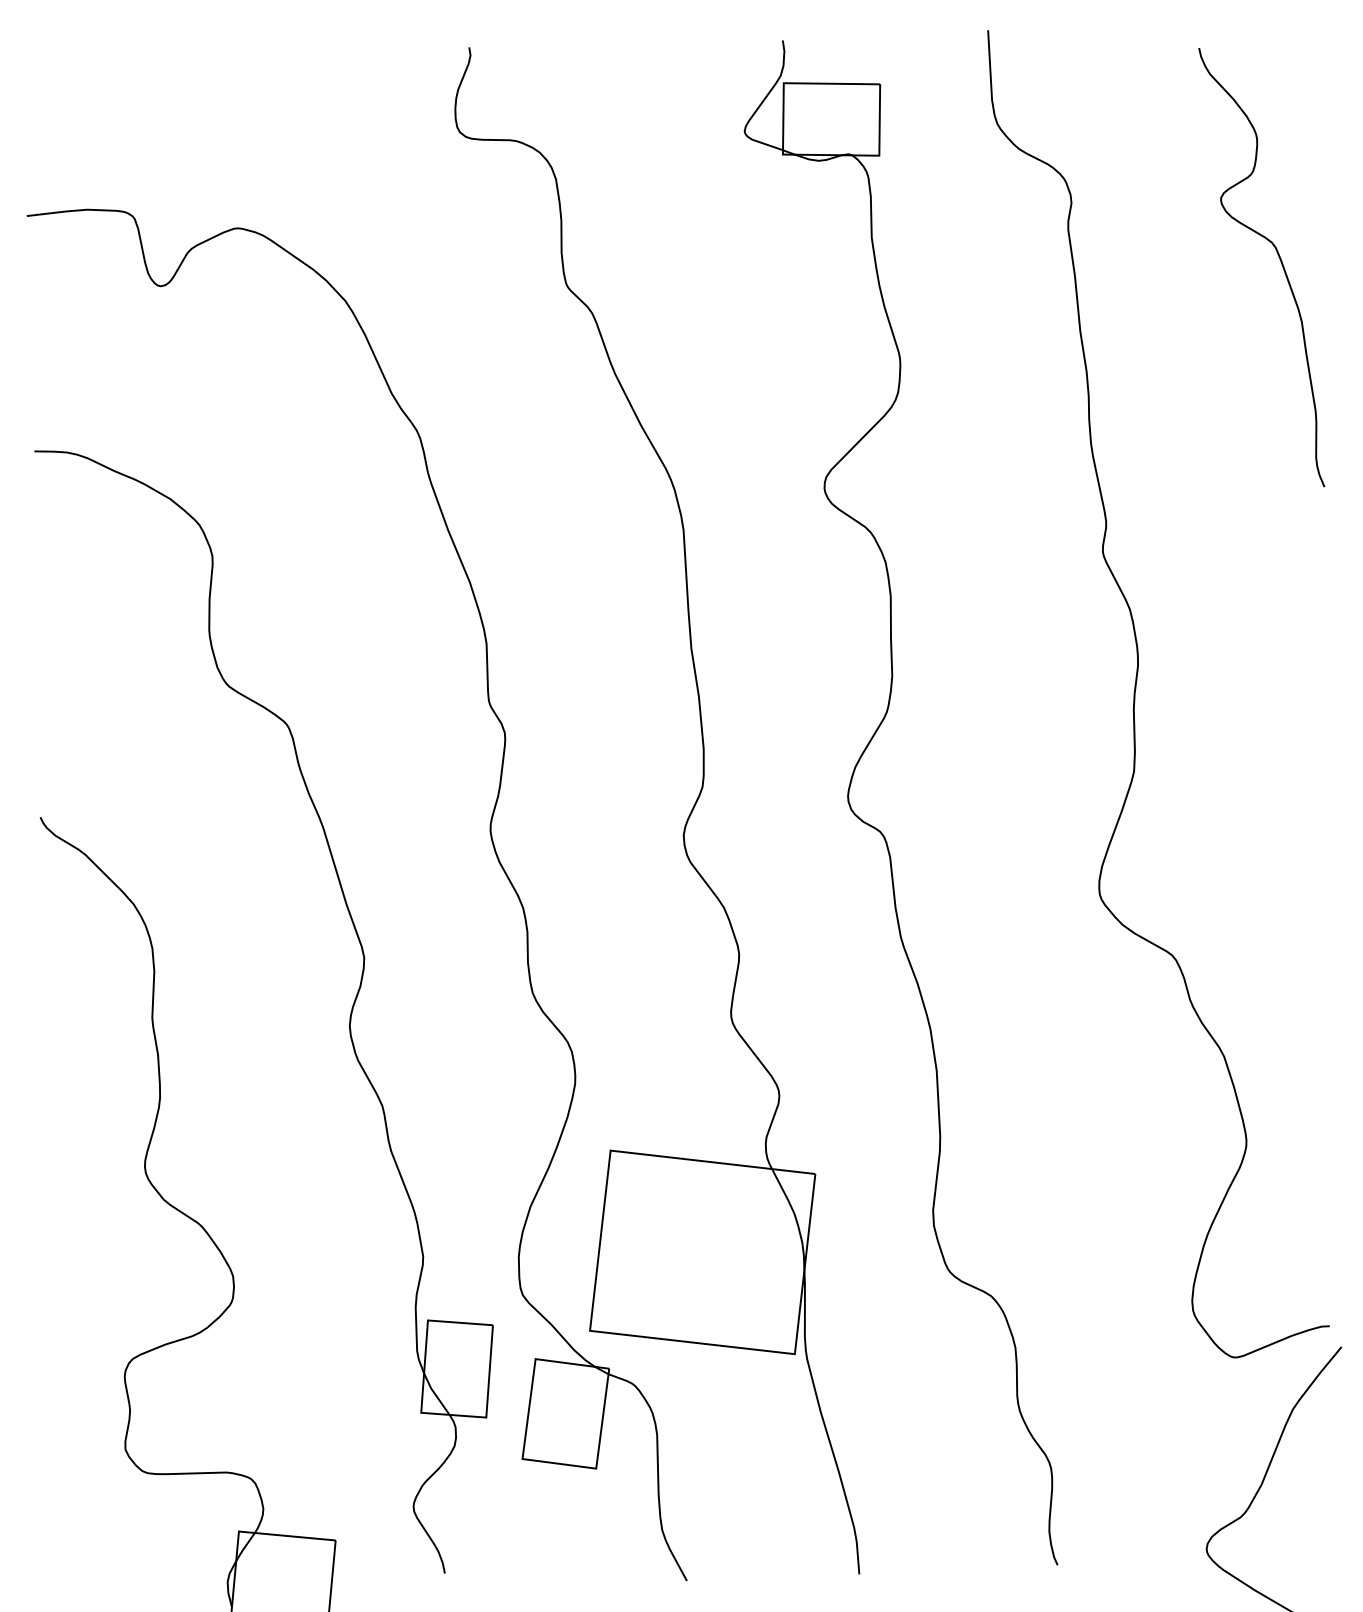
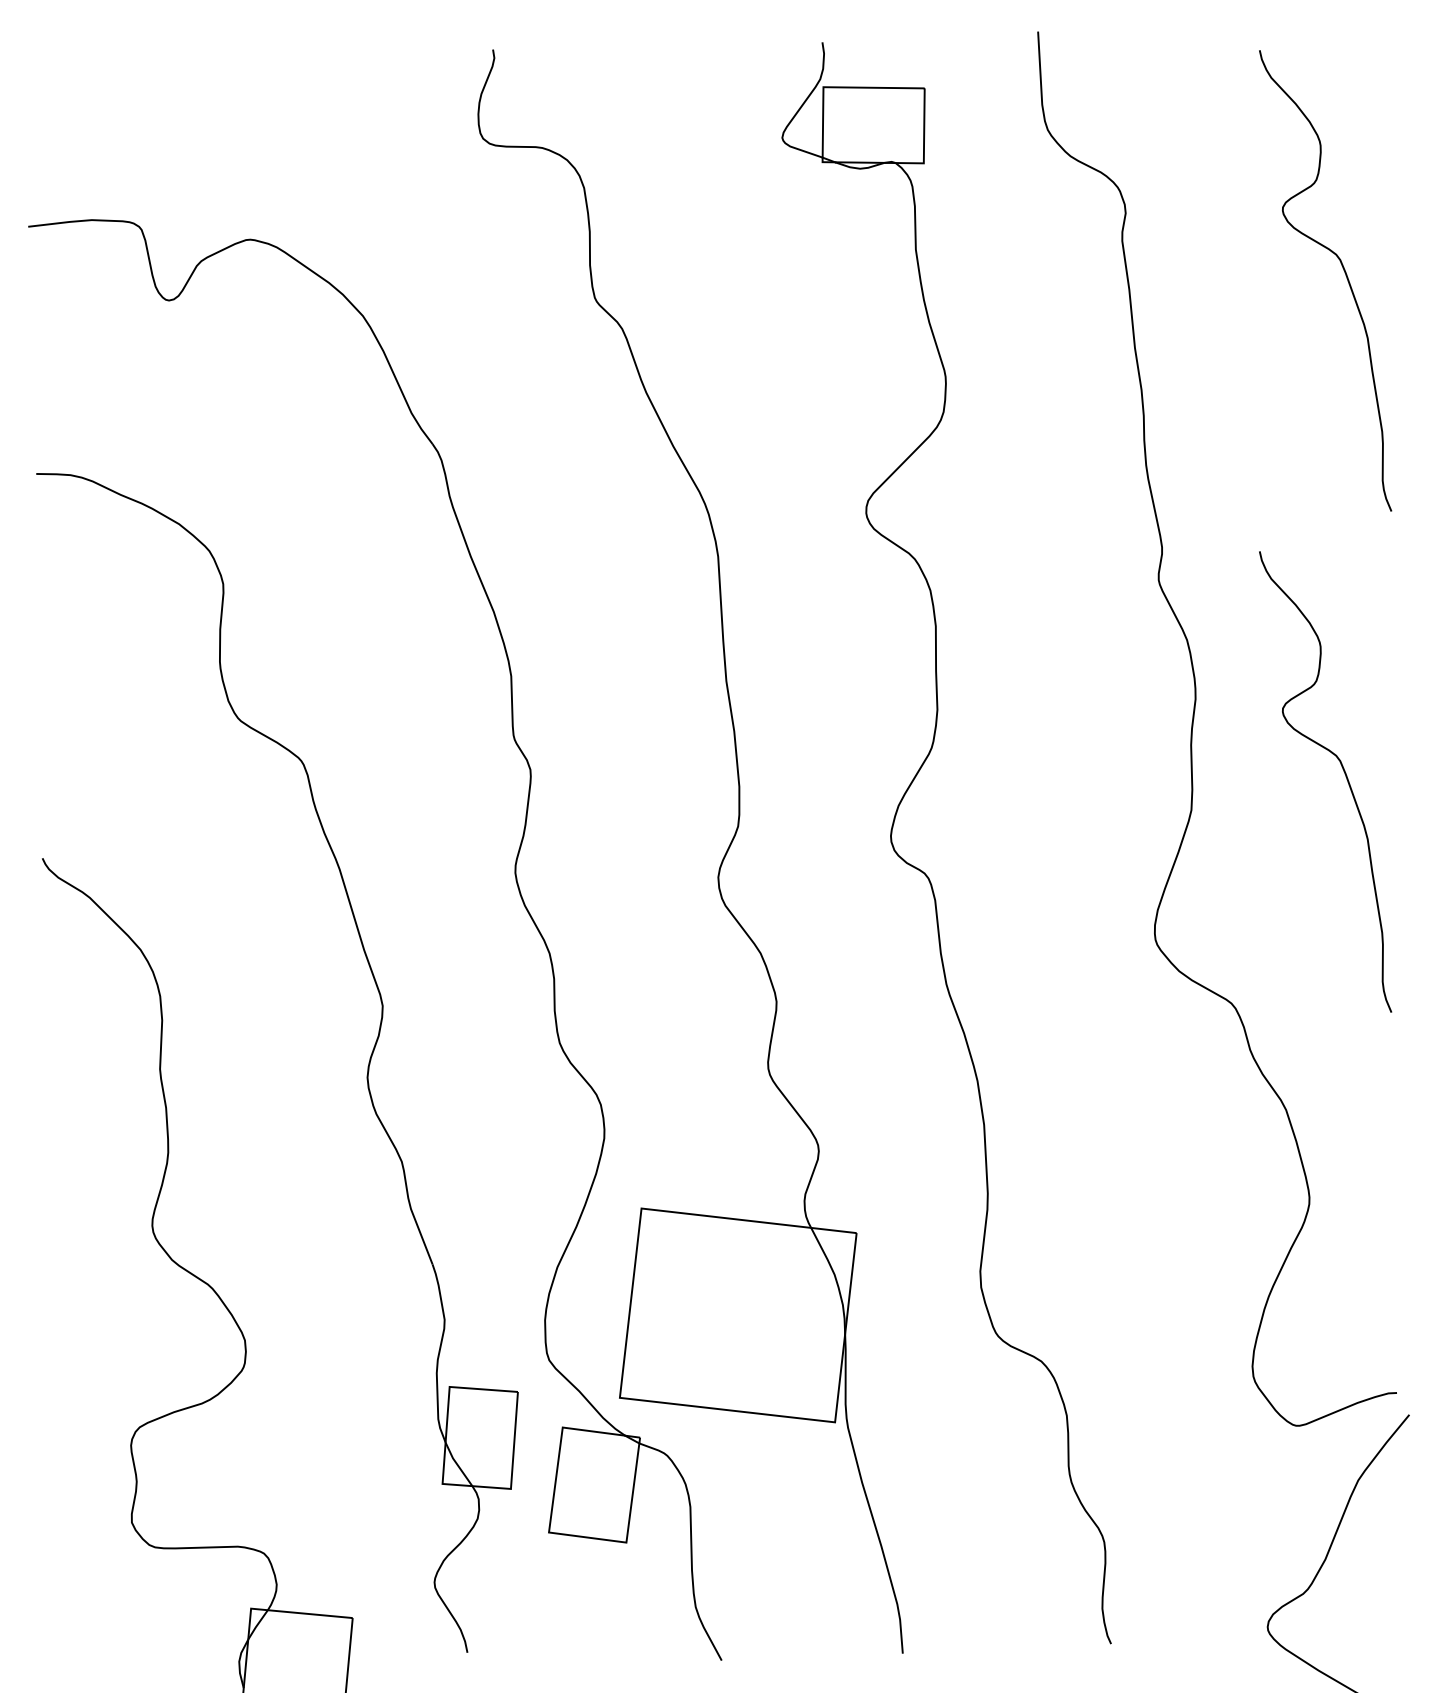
curve: (1280, 739) -> (1345, 776), added

